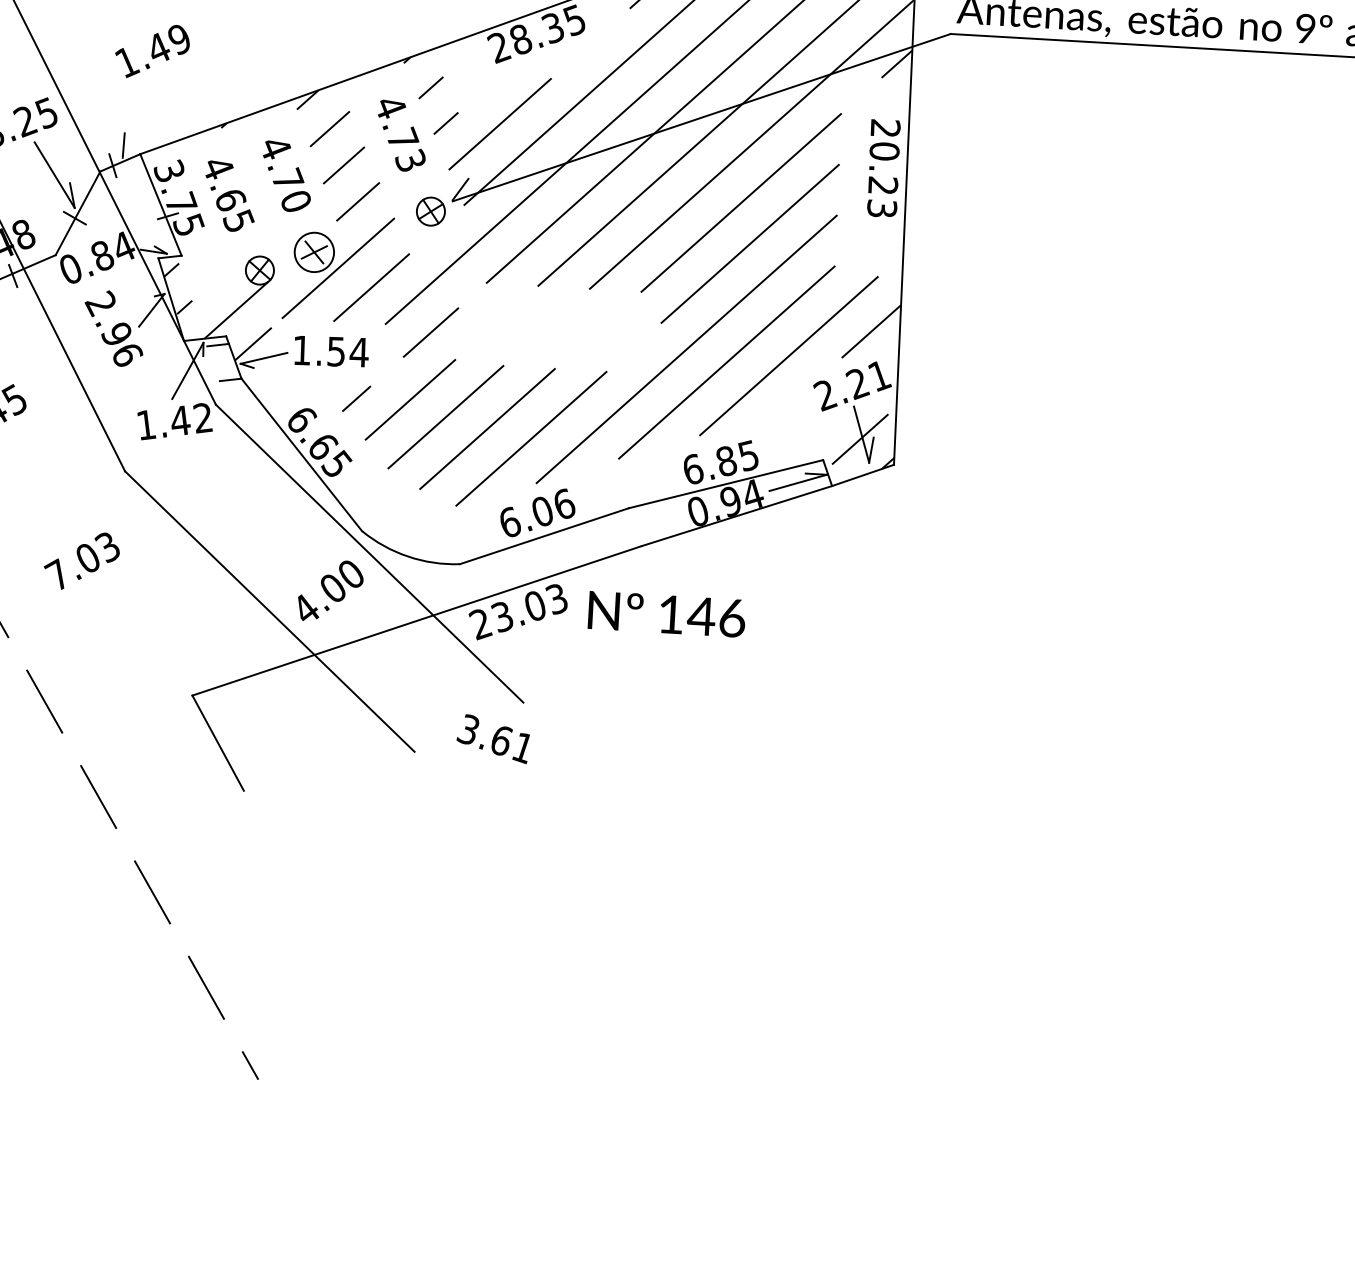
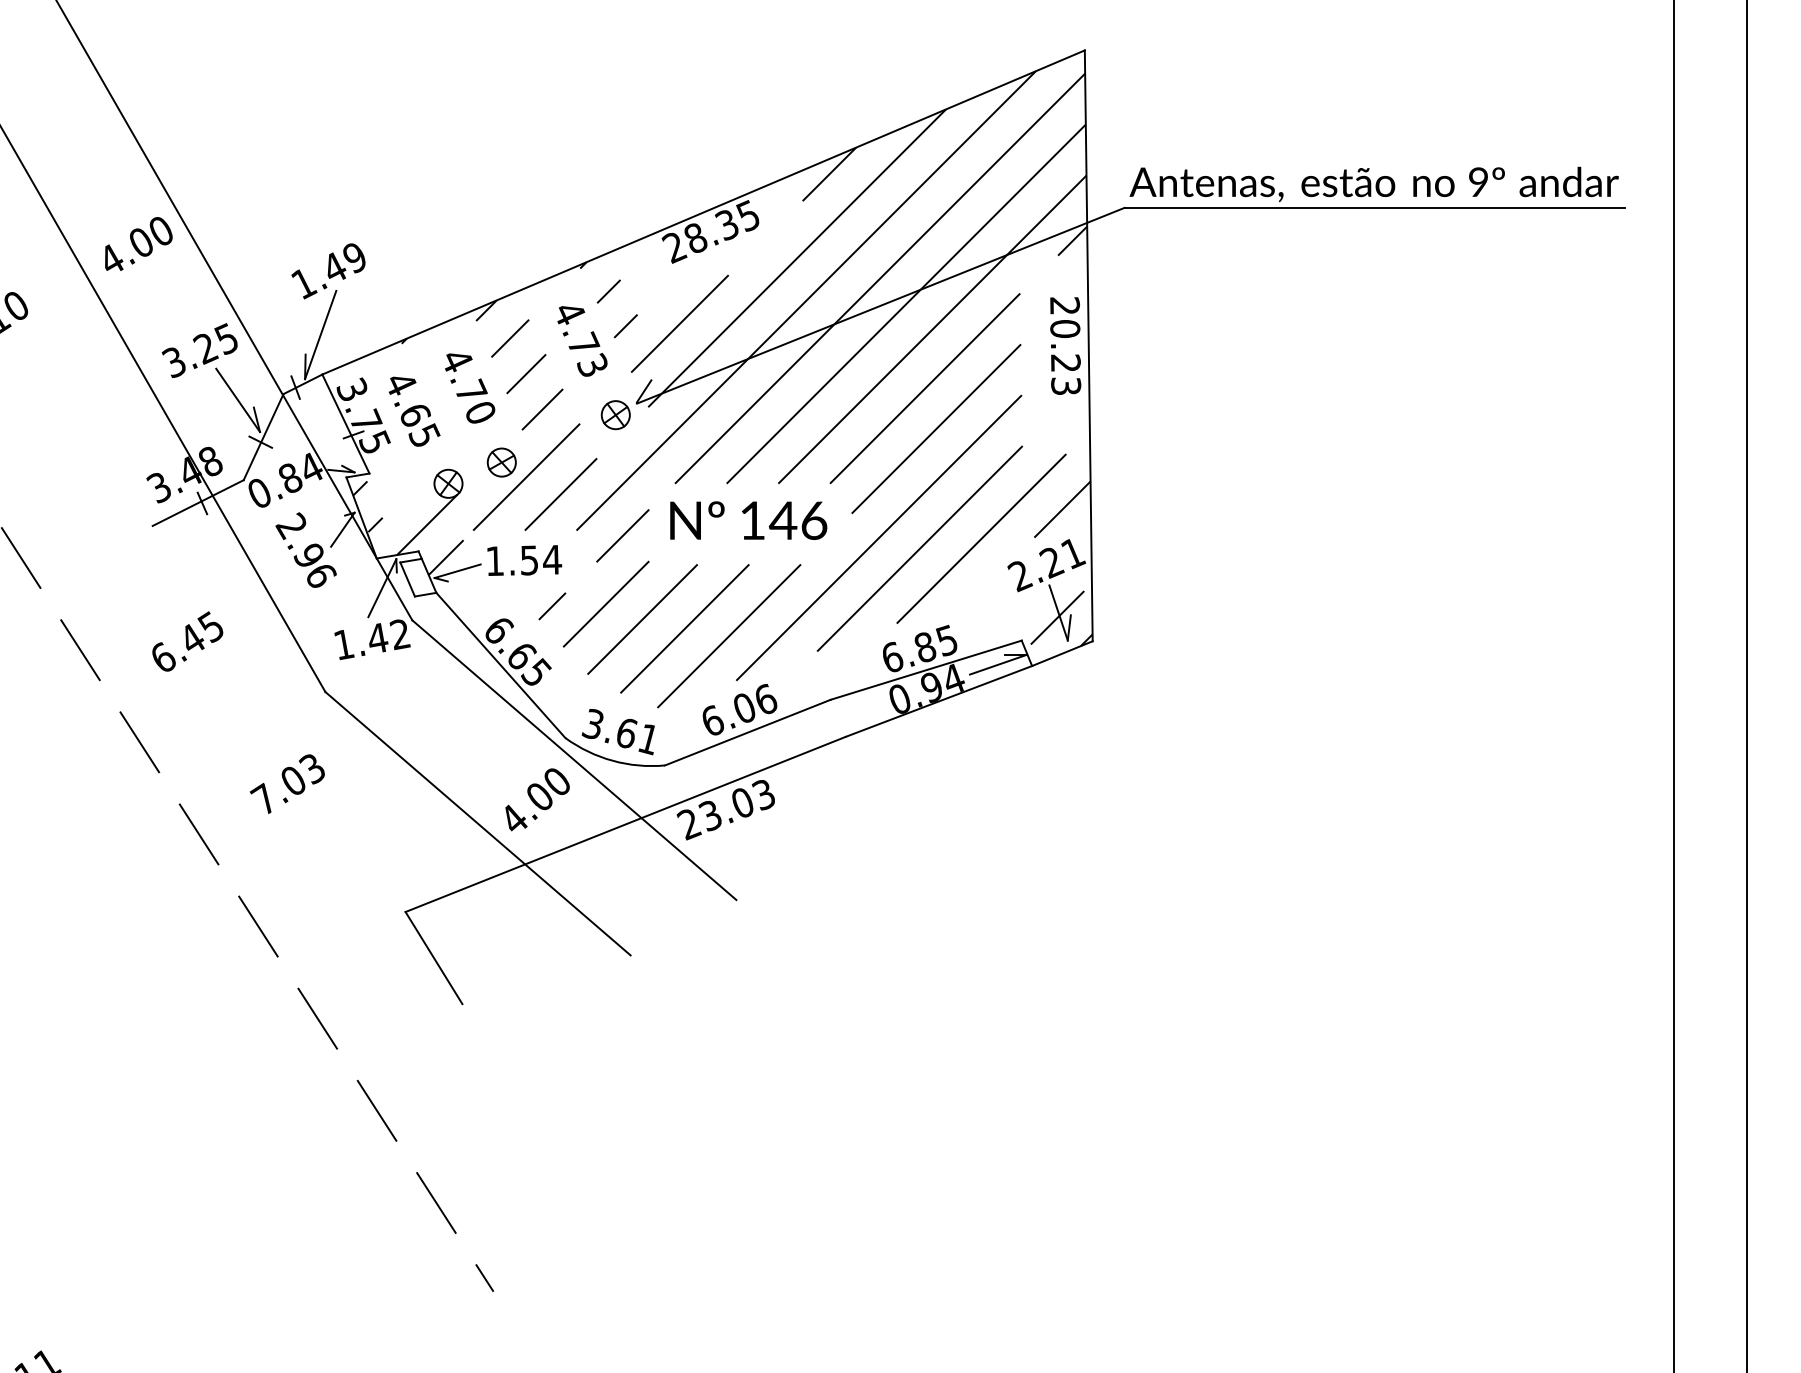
line: (140, 114) -> (320, 334), added
circle: (314, 252) -> (501, 462), size x0.71
line: (213, 363) -> (407, 579), added
text: (666, 614) -> (748, 520), moved
text: (492, 739) -> (617, 732), moved

